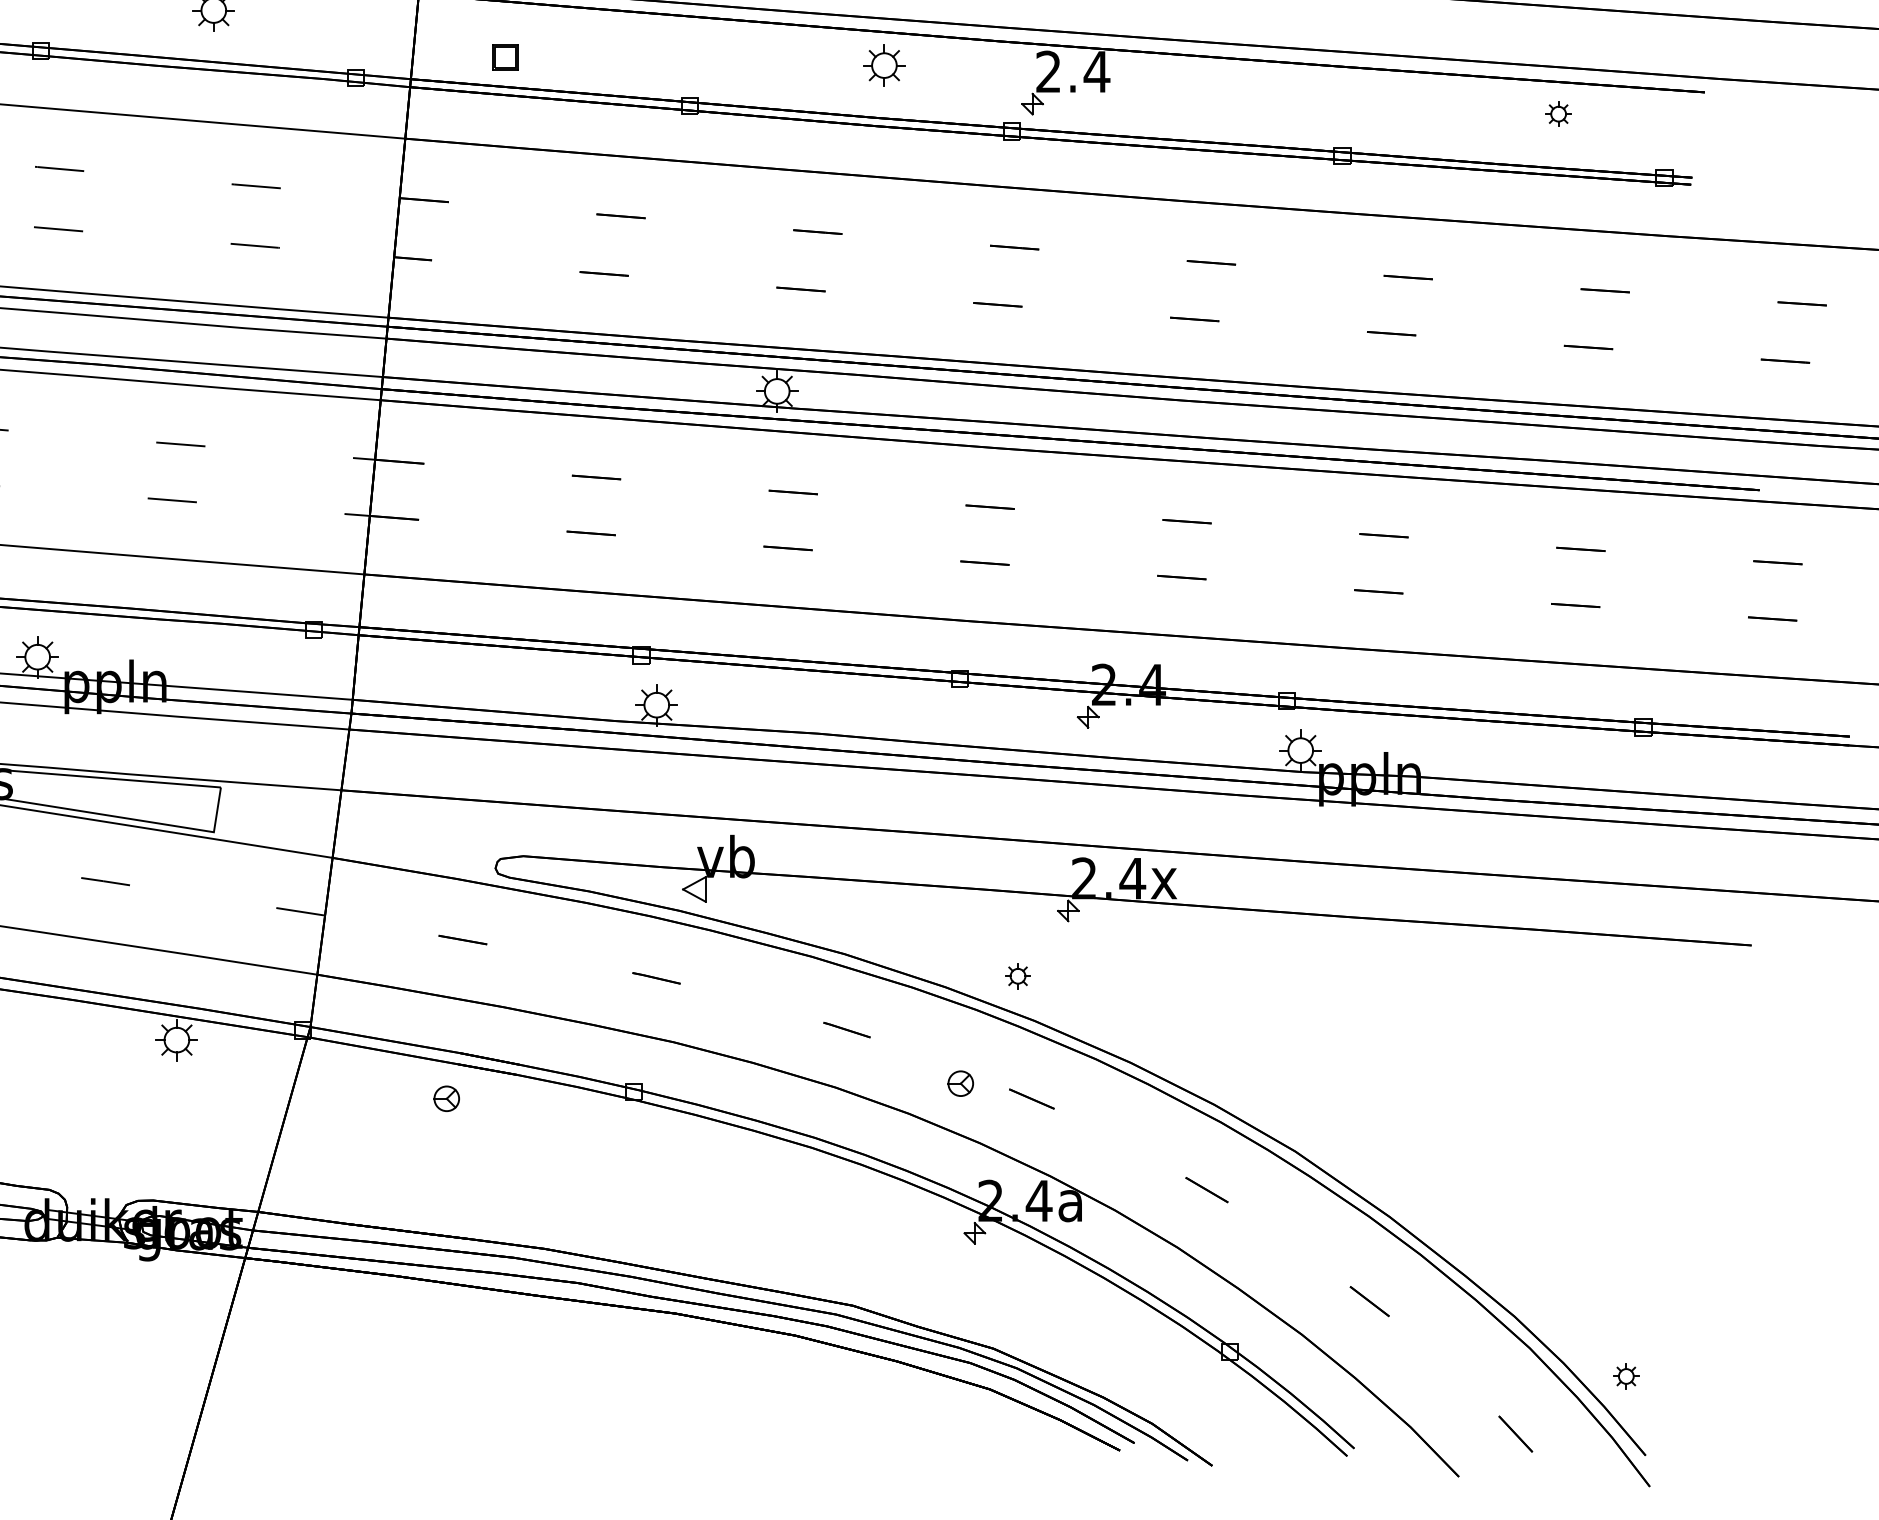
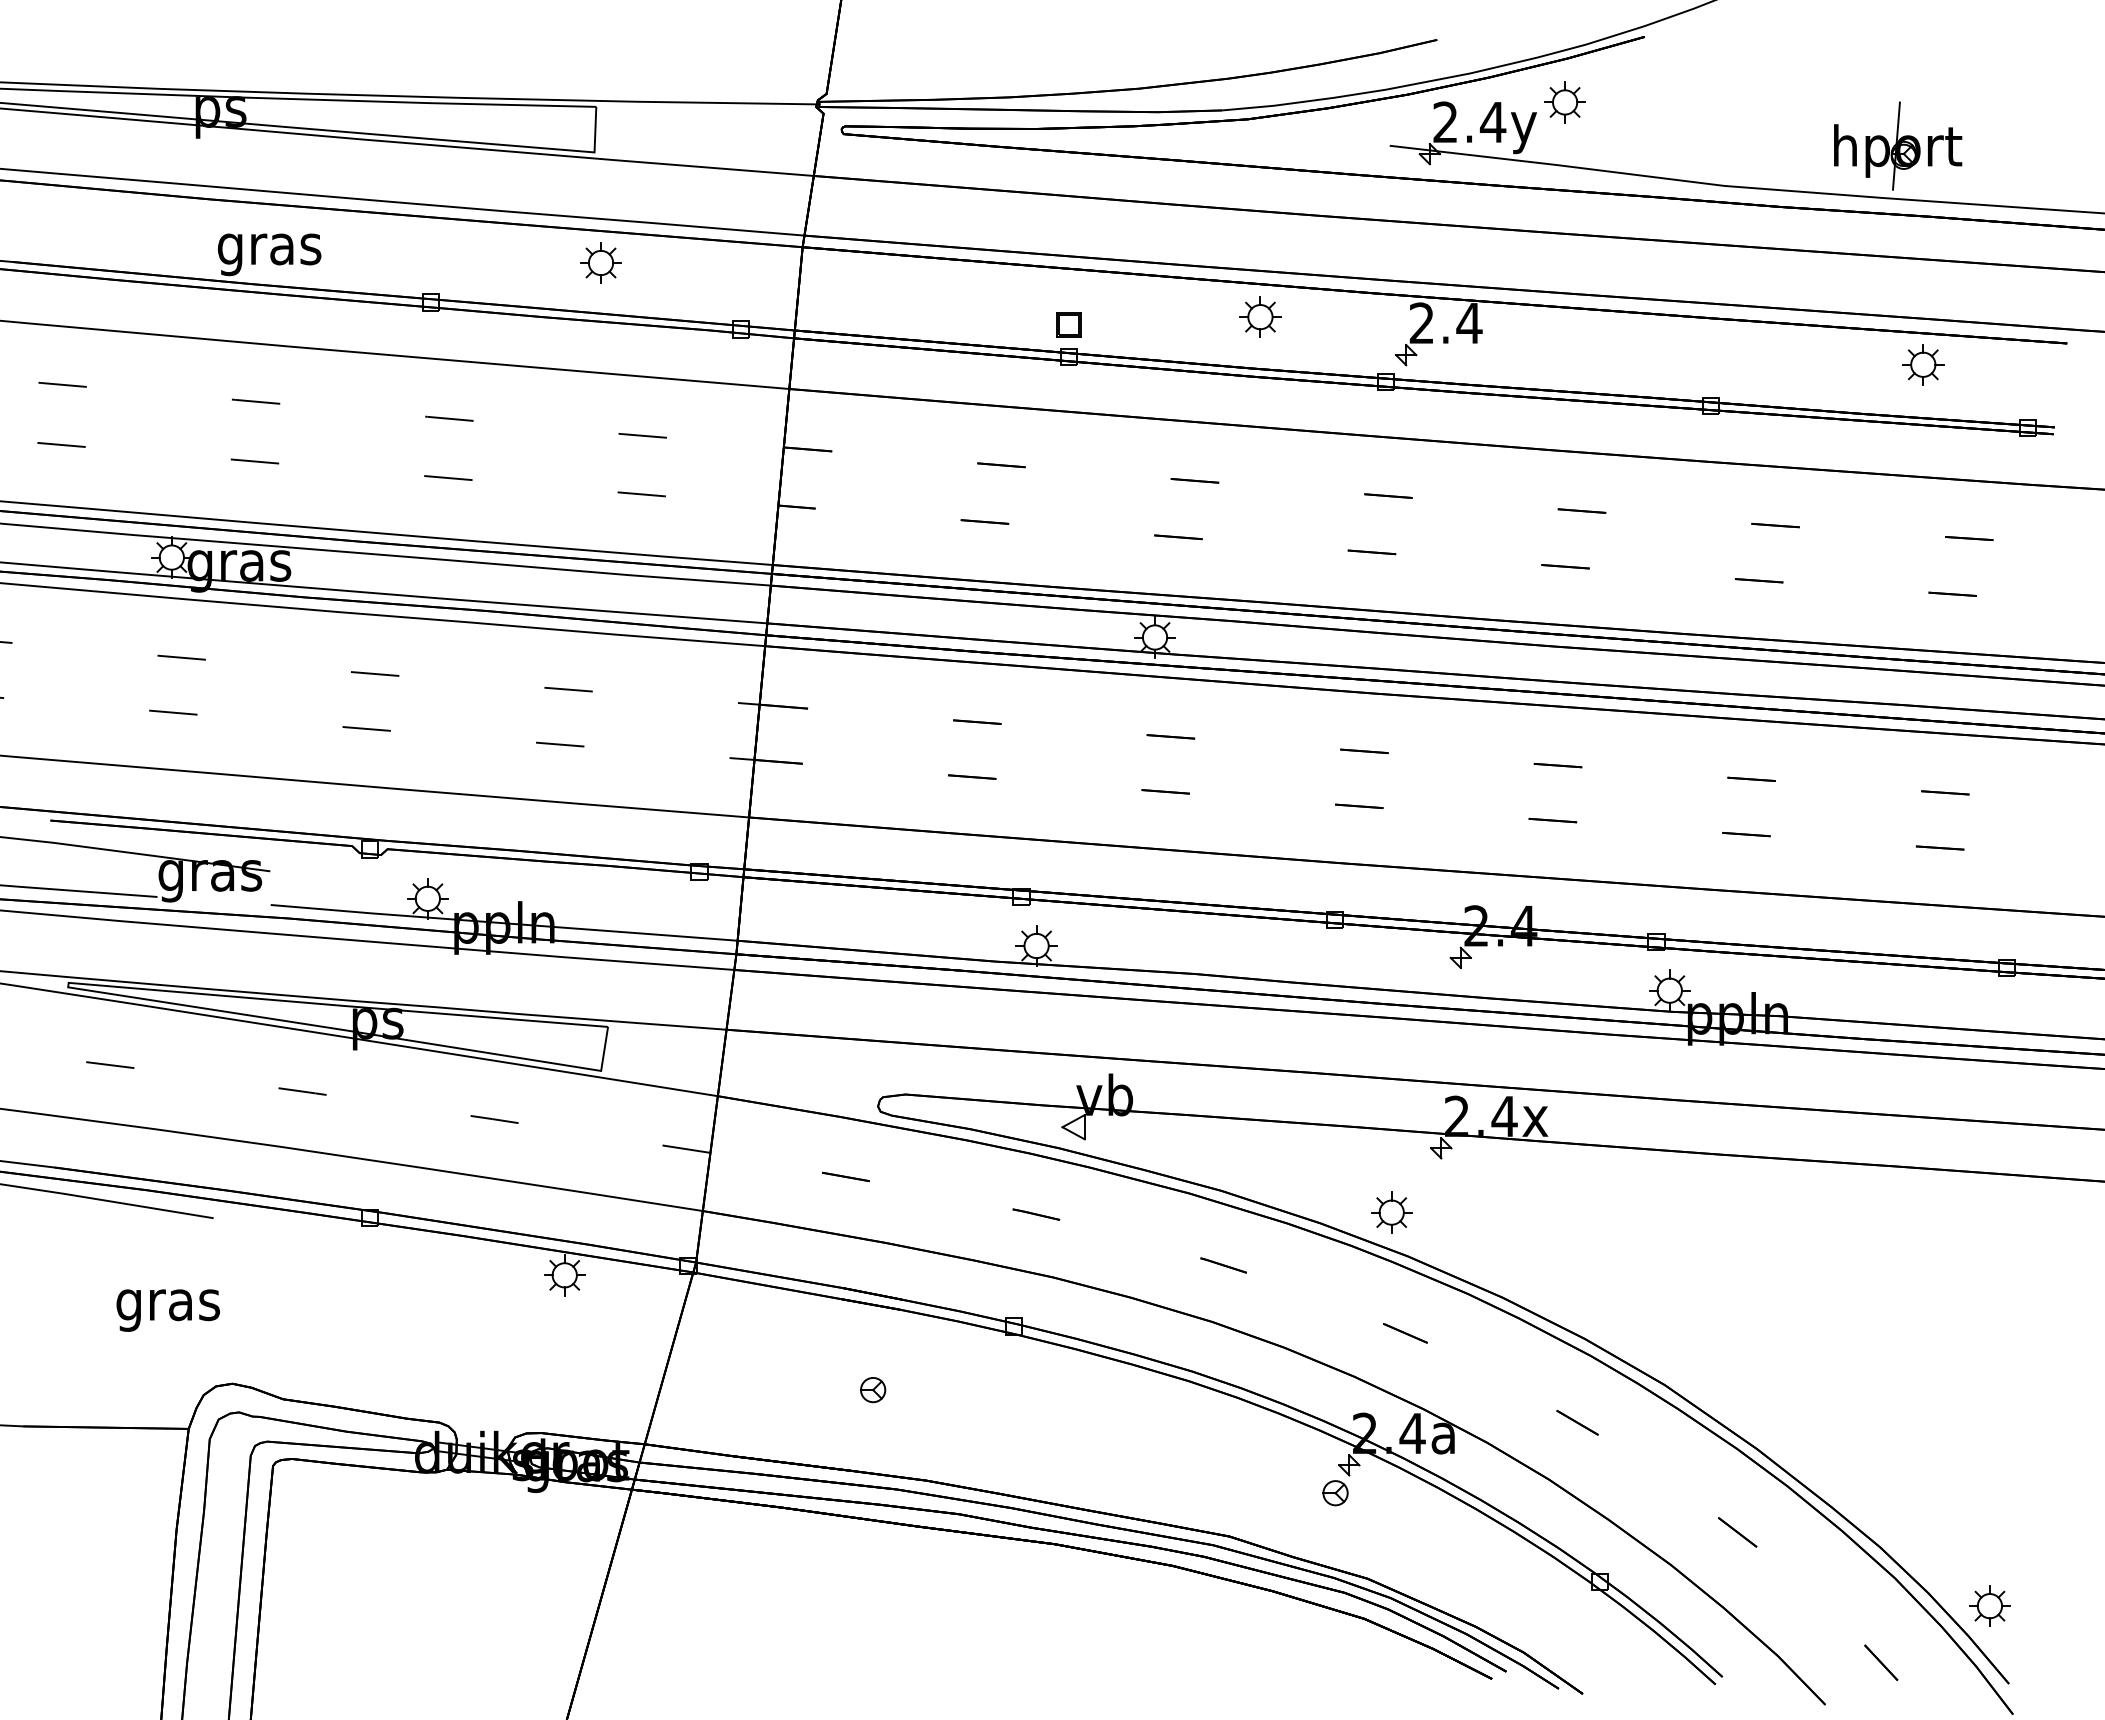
part: (505, 56) -> (1068, 324), moved
part: (1558, 113) -> (1923, 364), size x1.67
part: (1017, 976) -> (1391, 1212), size x1.67
part: (960, 1083) -> (1335, 1493), moved
part: (447, 1099) -> (873, 1390), moved
part: (1625, 1375) -> (1989, 1605), size x1.67

